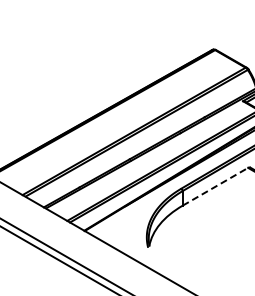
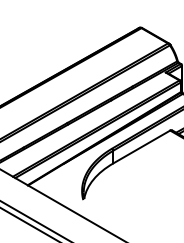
line: (215, 186) -> (141, 146), dashed -> solid

